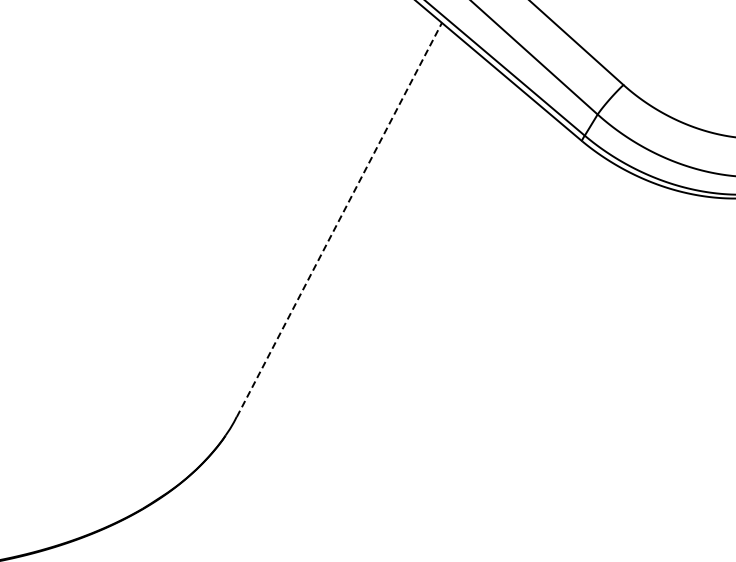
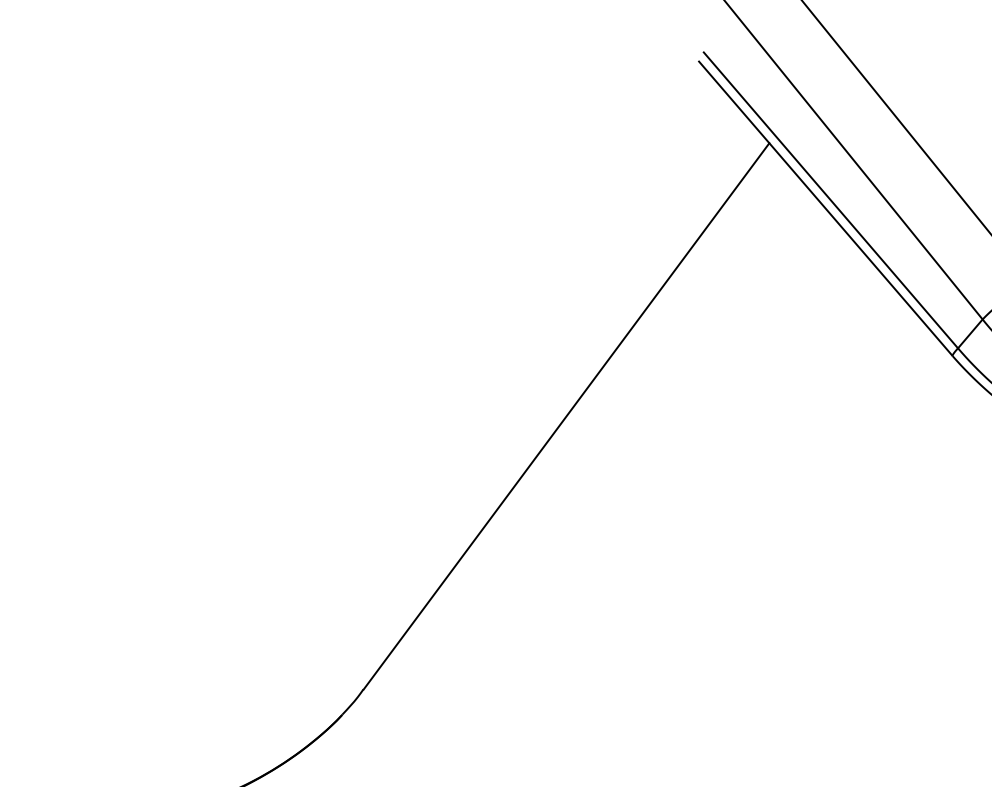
line: (339, 219) -> (566, 415), dashed -> solid

